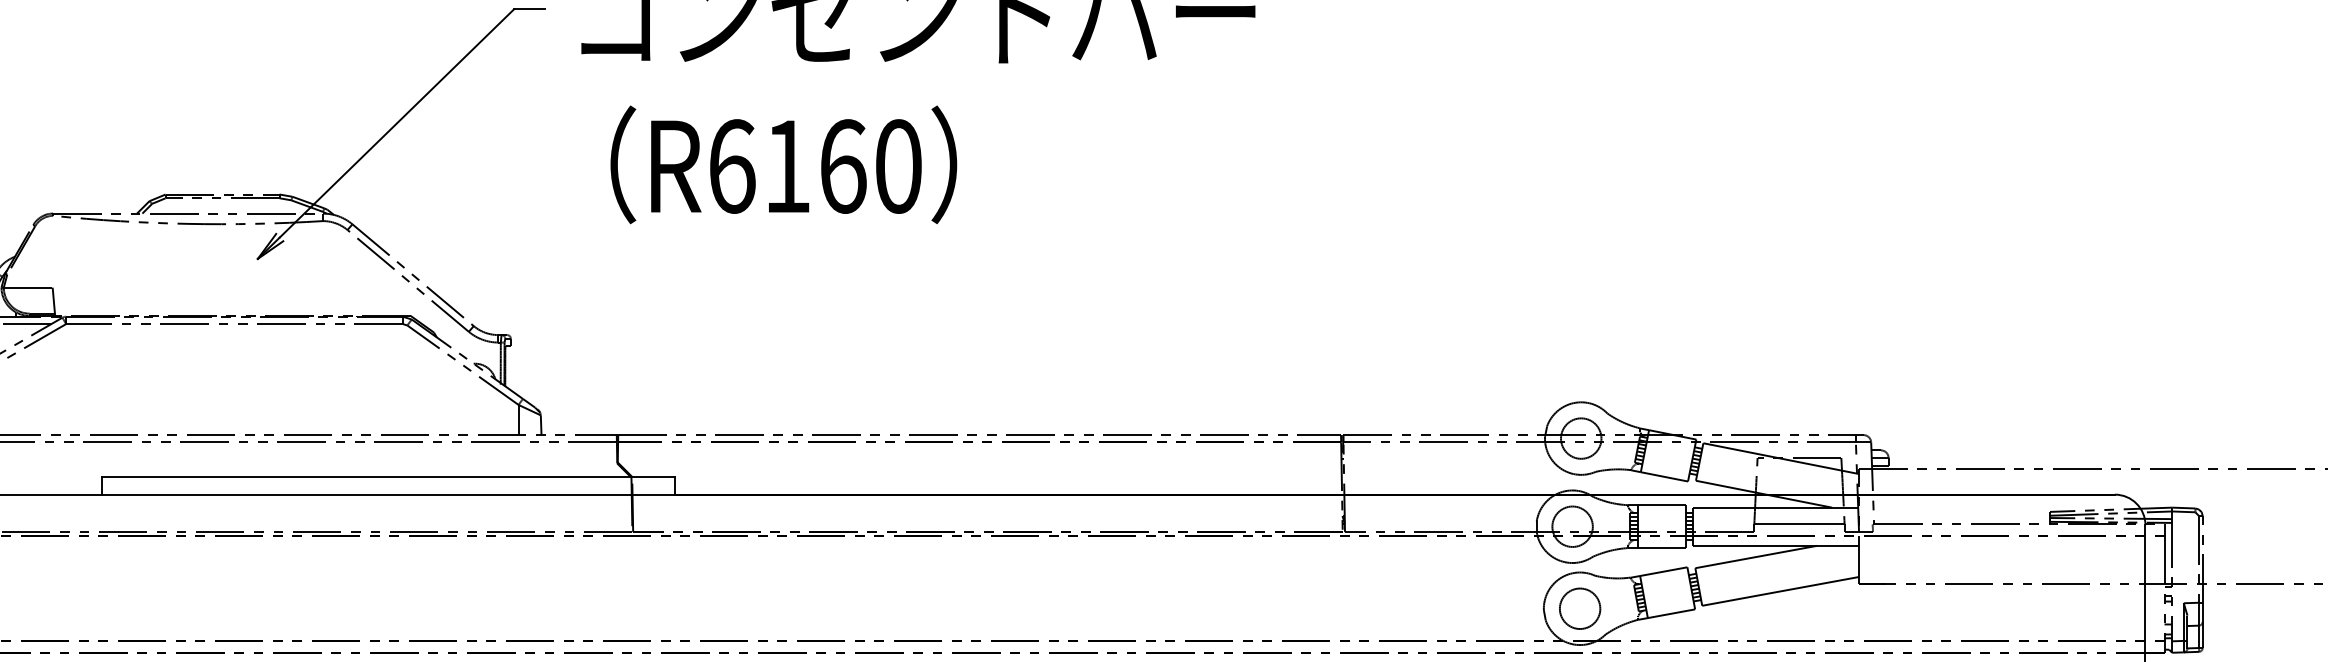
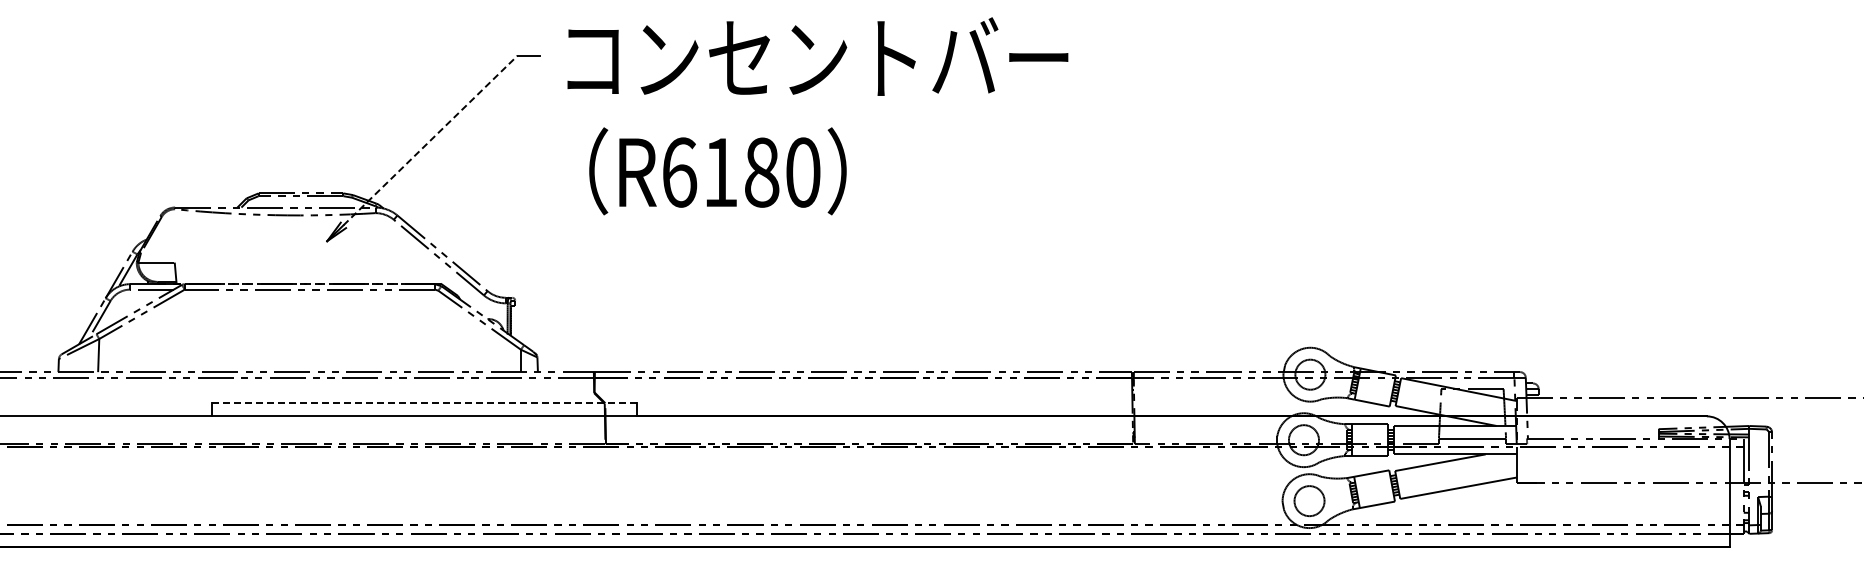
line: (396, 123) -> (430, 140), solid -> dashed
text: (843, 166) -> (762, 172), R6160 -> R6180
line: (388, 477) -> (424, 403), solid -> dashed

